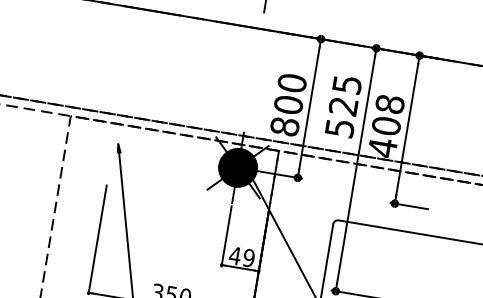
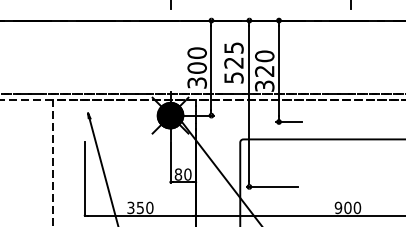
text: (284, 125) -> (196, 82), 800 -> 300
text: (386, 126) -> (264, 71), 408 -> 320
text: (241, 256) -> (182, 174), 49 -> 80

